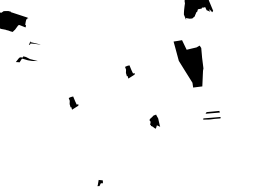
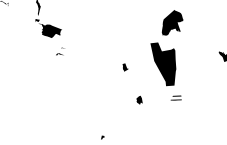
part: (27, 52) -> (60, 51), size x0.62
part: (189, 63) -> (163, 64), size x1.43
part: (73, 102) -> (88, 85), removed

